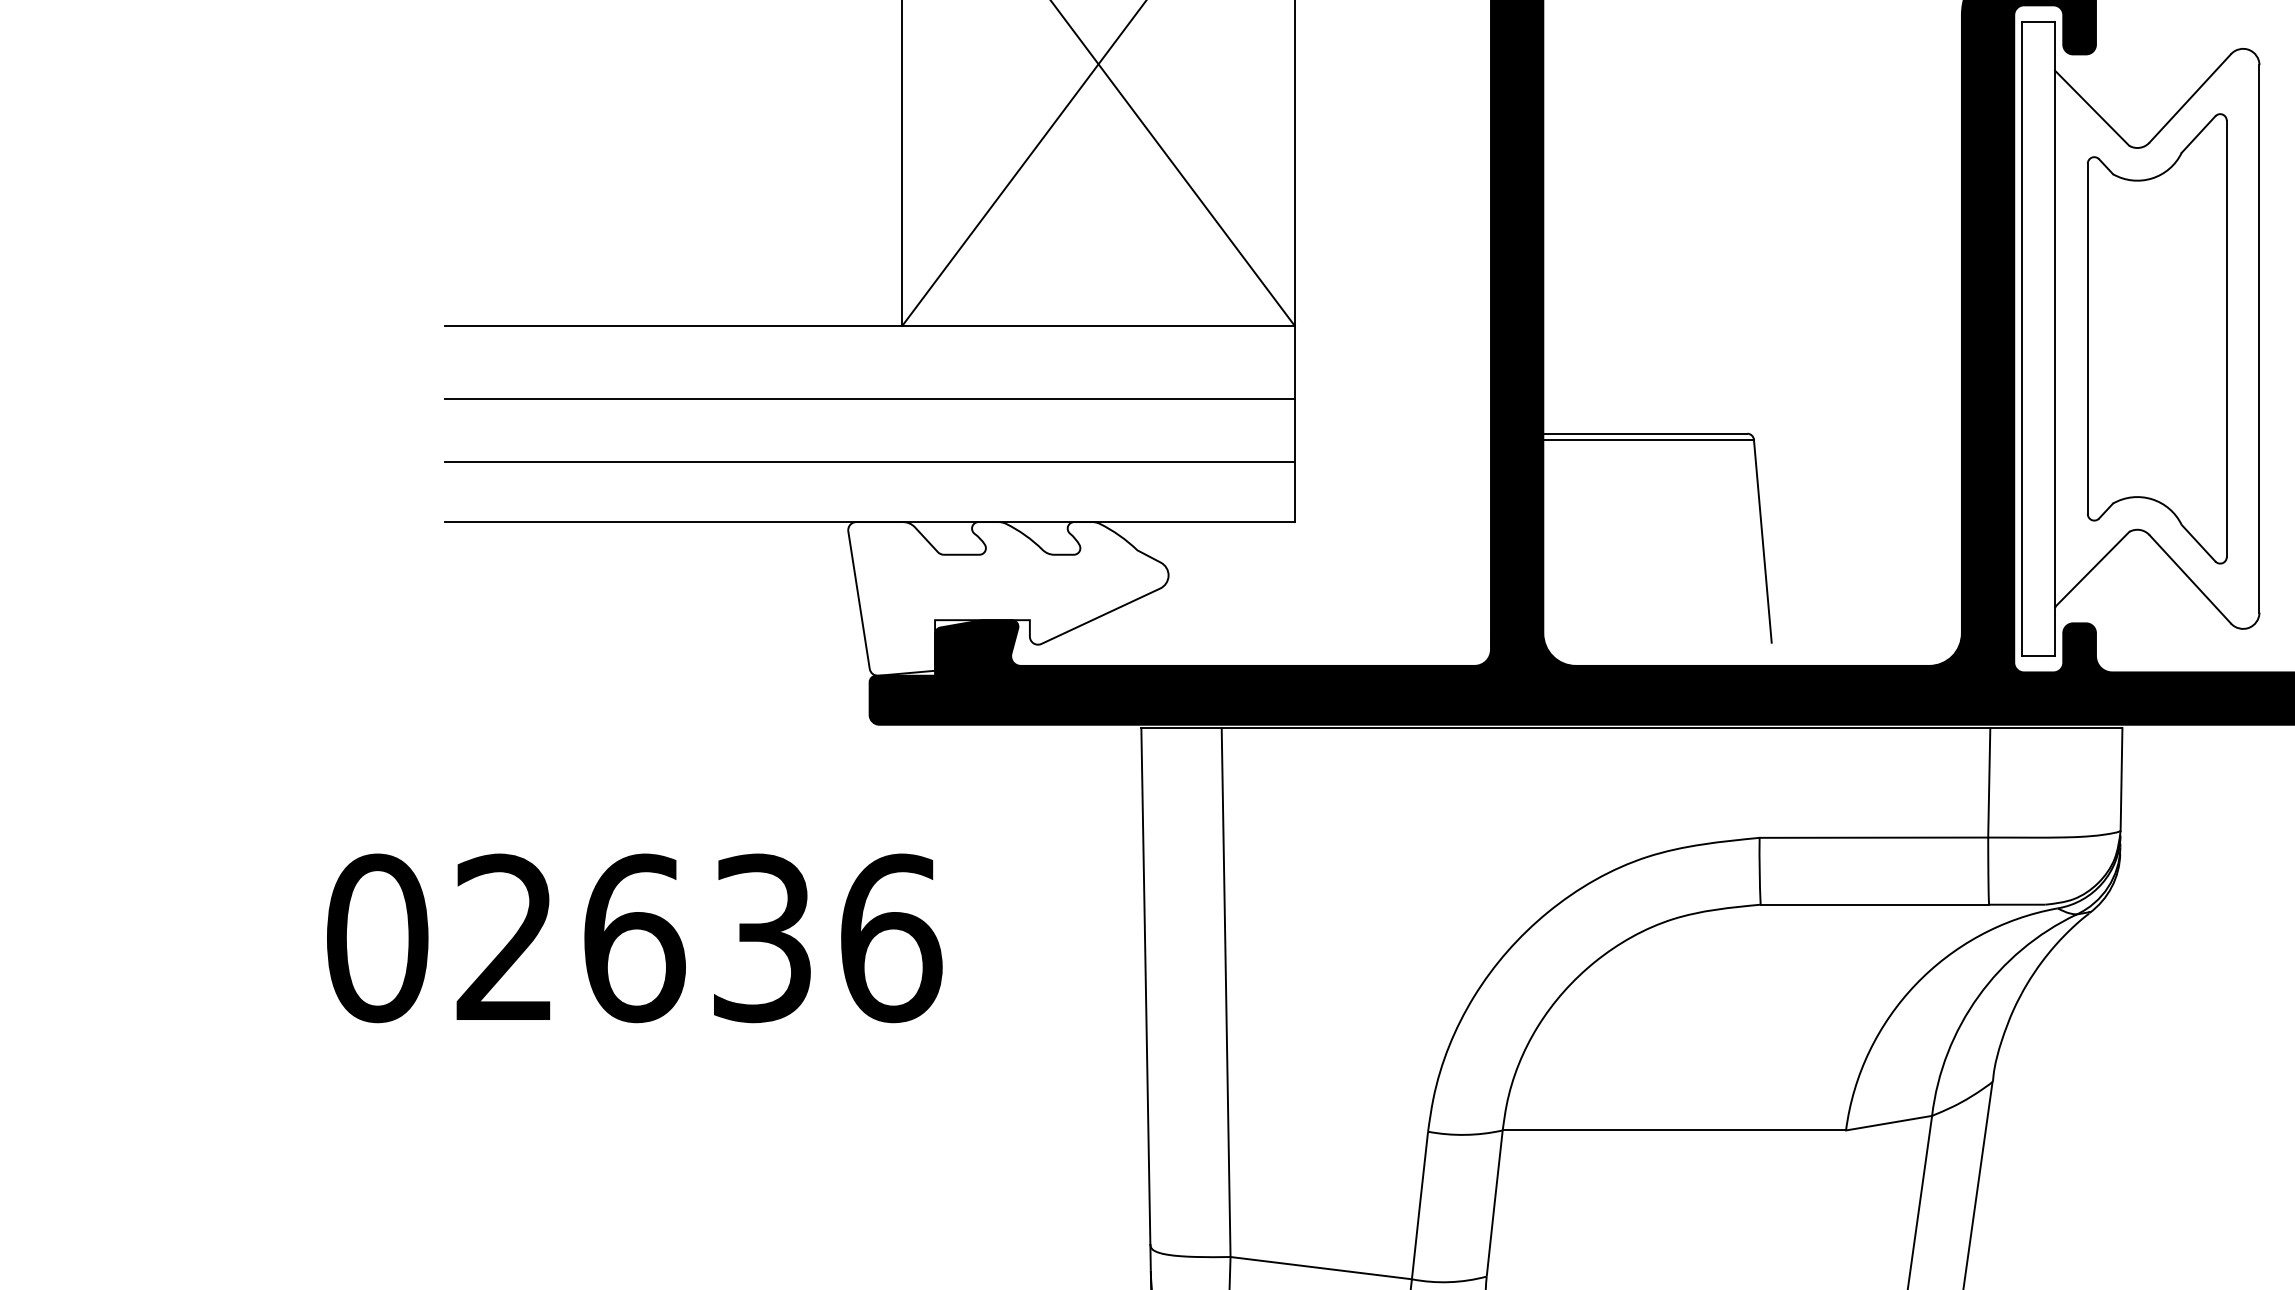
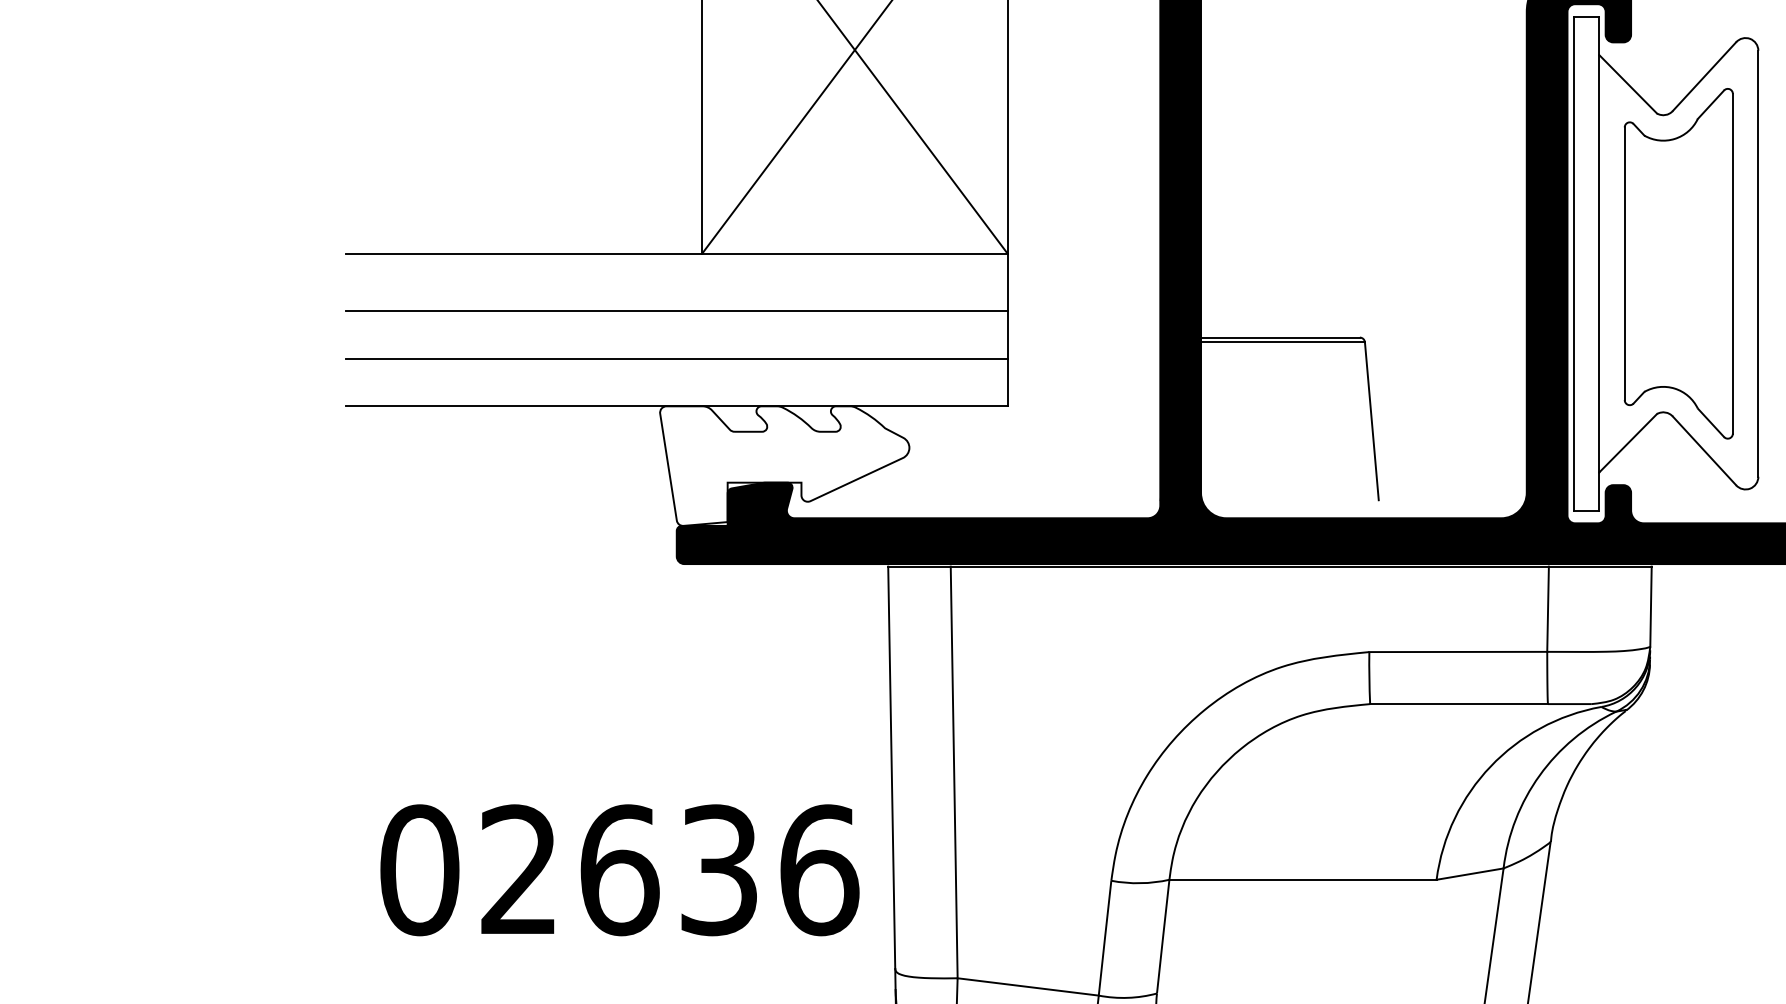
text: (634, 938) -> (619, 870), moved

